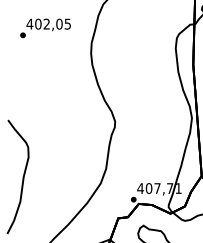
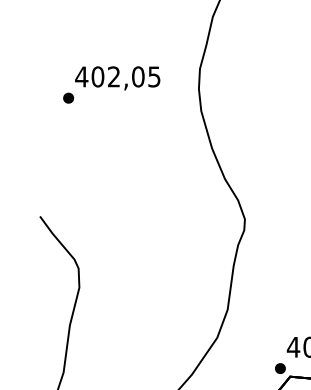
text: (45, 28) -> (111, 85), moved

